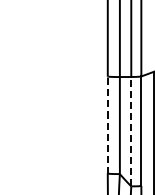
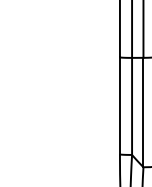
line: (107, 124) -> (119, 105), dashed -> solid
line: (131, 131) -> (143, 112), dashed -> solid

